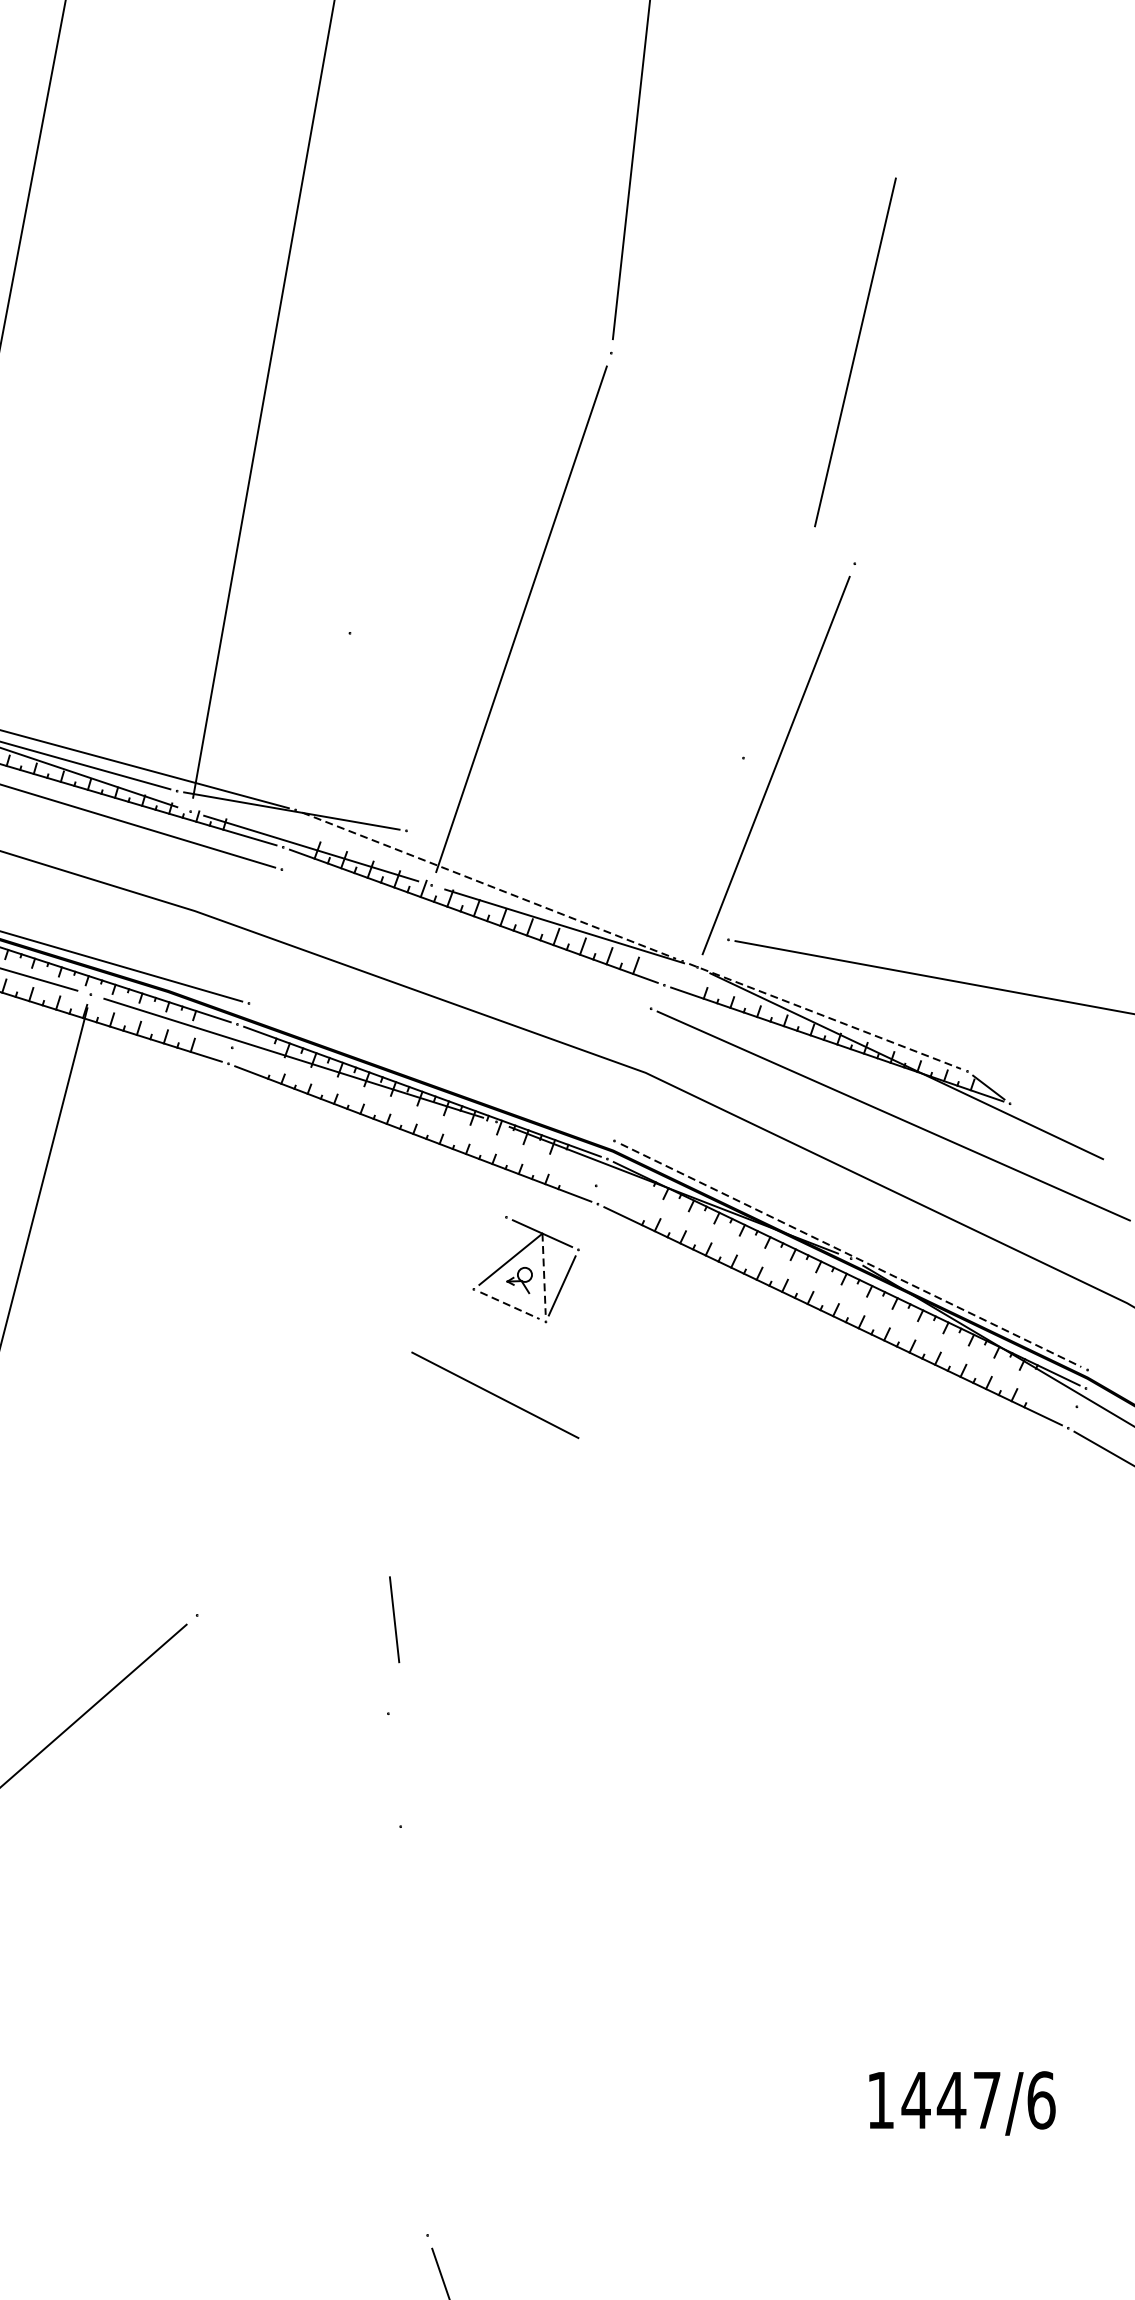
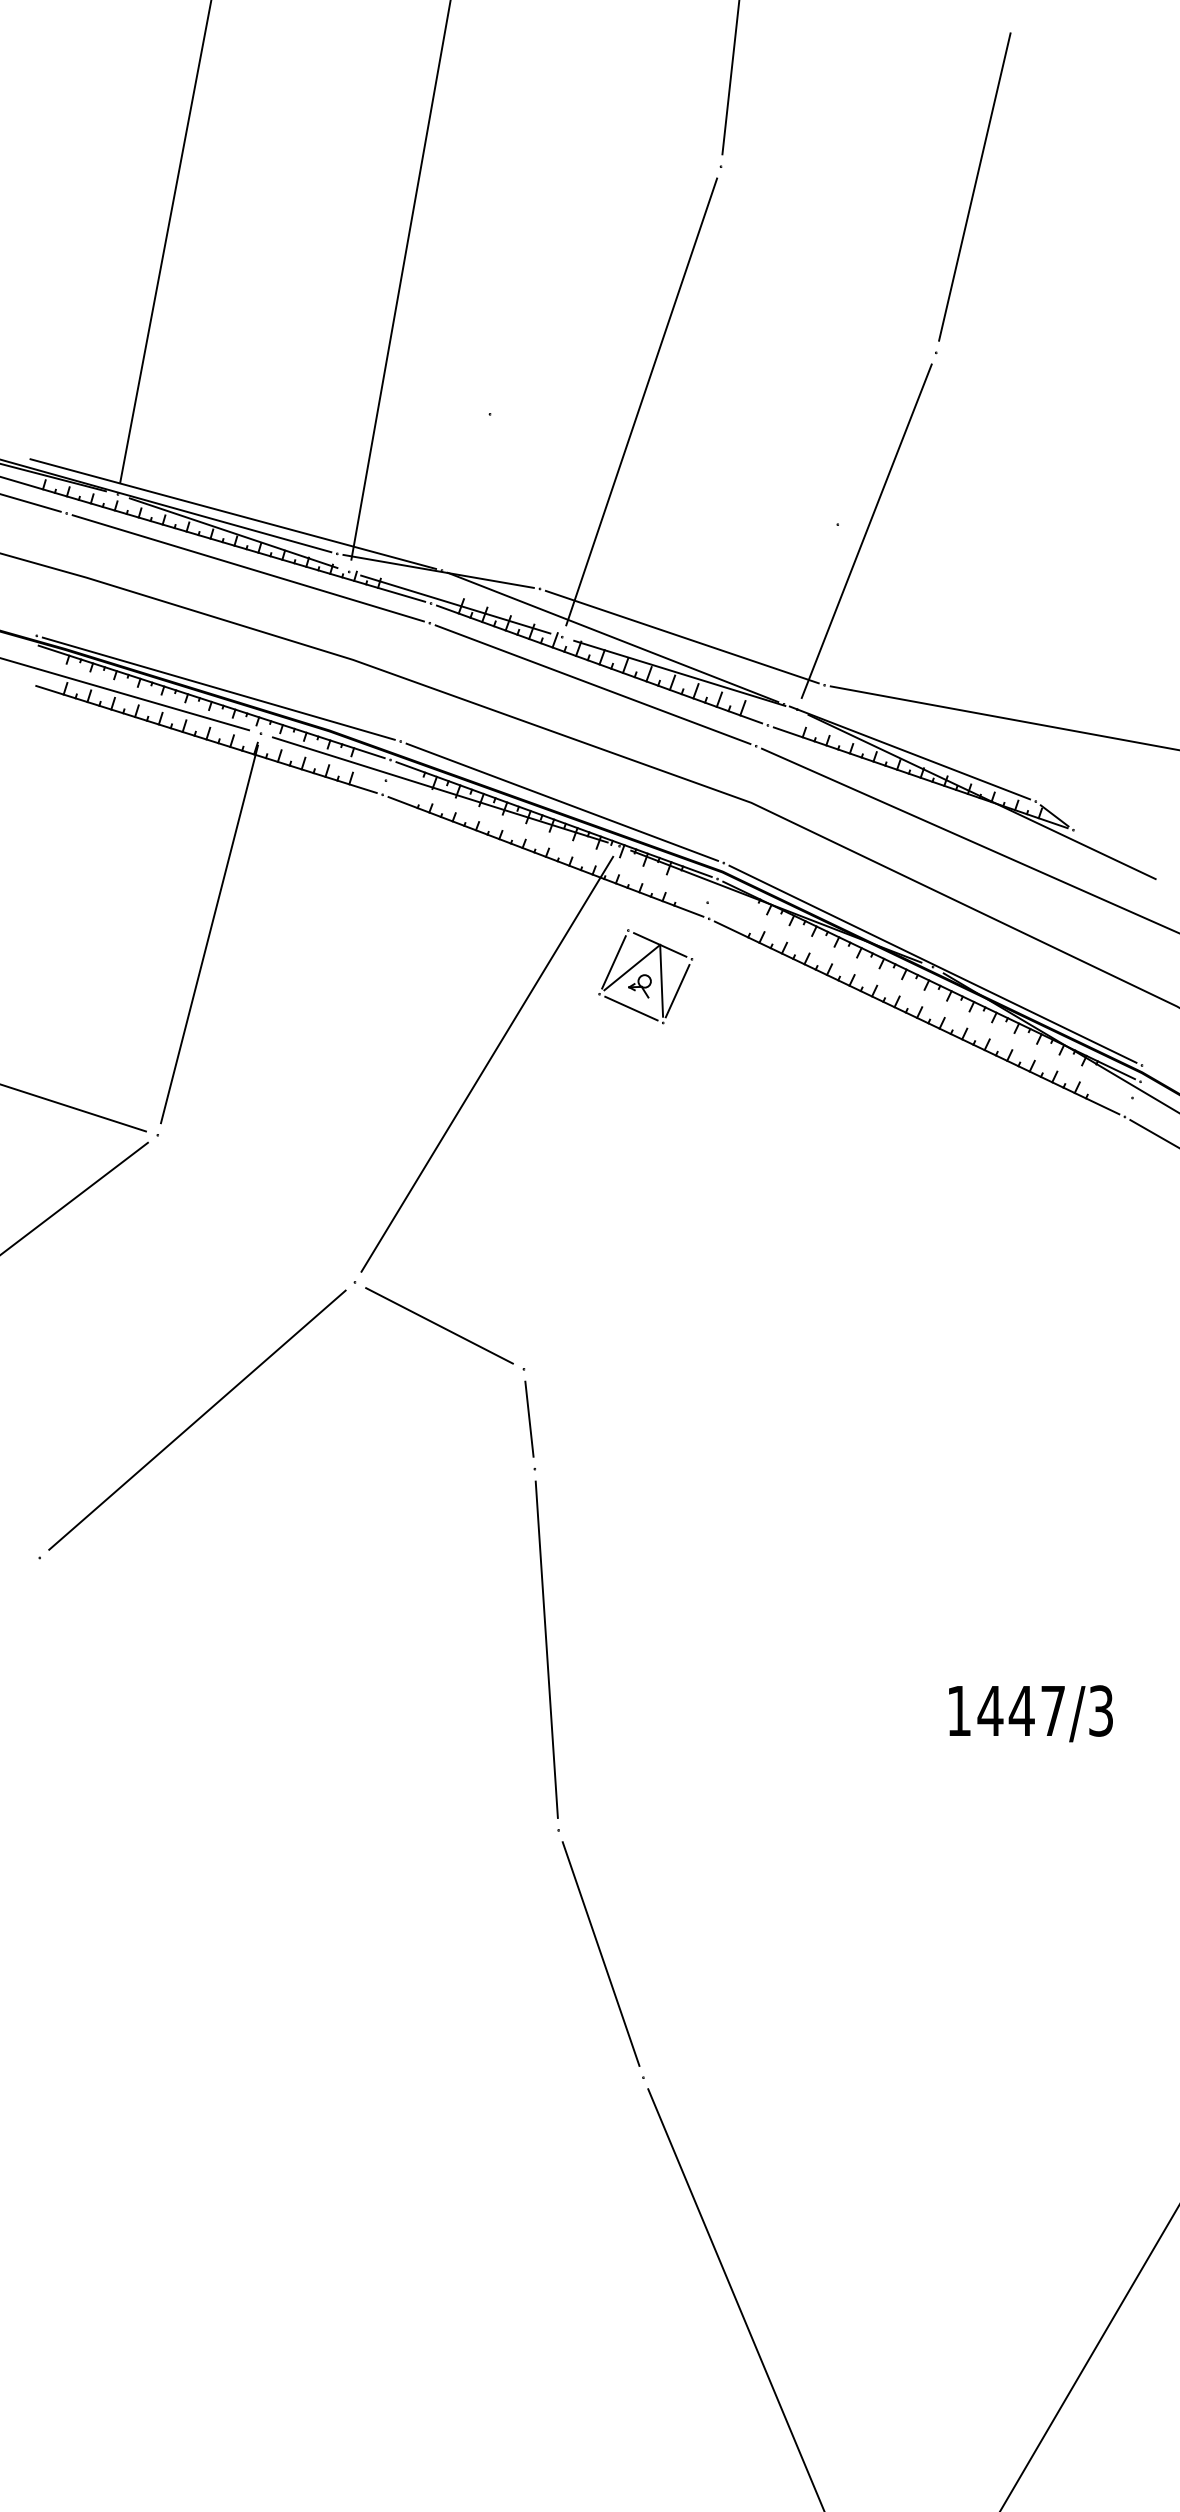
line: (855, 351) -> (974, 186), moved
line: (566, 884) -> (681, 636), added
line: (489, 885) -> (613, 637), dashed -> solid
line: (465, 938) -> (592, 684), added
line: (824, 1015) -> (909, 752), dashed -> solid
line: (431, 1071) -> (562, 801), added
line: (489, 1253) -> (613, 962), added
line: (851, 1255) -> (933, 964), dashed -> solid
line: (543, 1273) -> (661, 980), dashed -> solid
line: (510, 1305) -> (631, 1008), dashed -> solid
line: (347, 1367) -> (487, 1063), added
line: (495, 1394) -> (439, 1325), moved
line: (394, 1618) -> (529, 1418), moved
line: (413, 2030) -> (546, 1649), added
text: (1041, 2099) -> (1101, 1710), 1447/6 -> 1447/3

